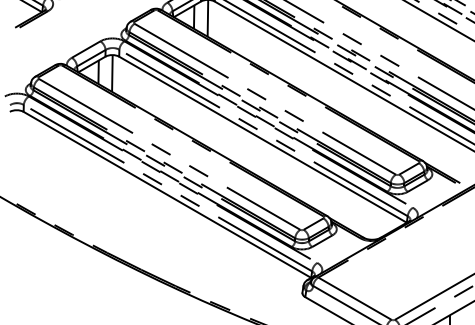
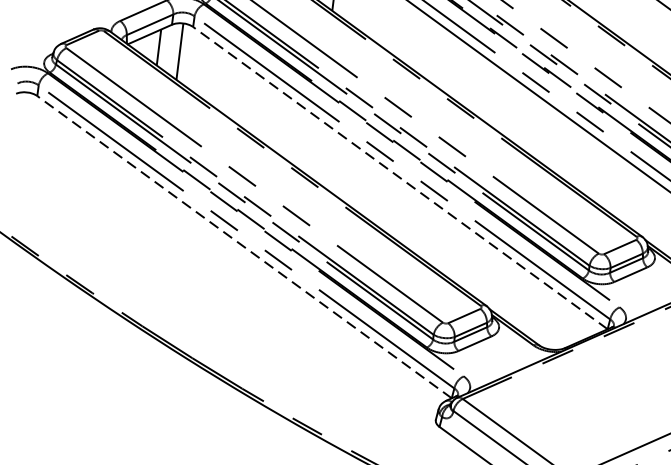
line: (262, 139) -> (399, 177), solid -> dashed
line: (166, 194) -> (243, 246), solid -> dashed

